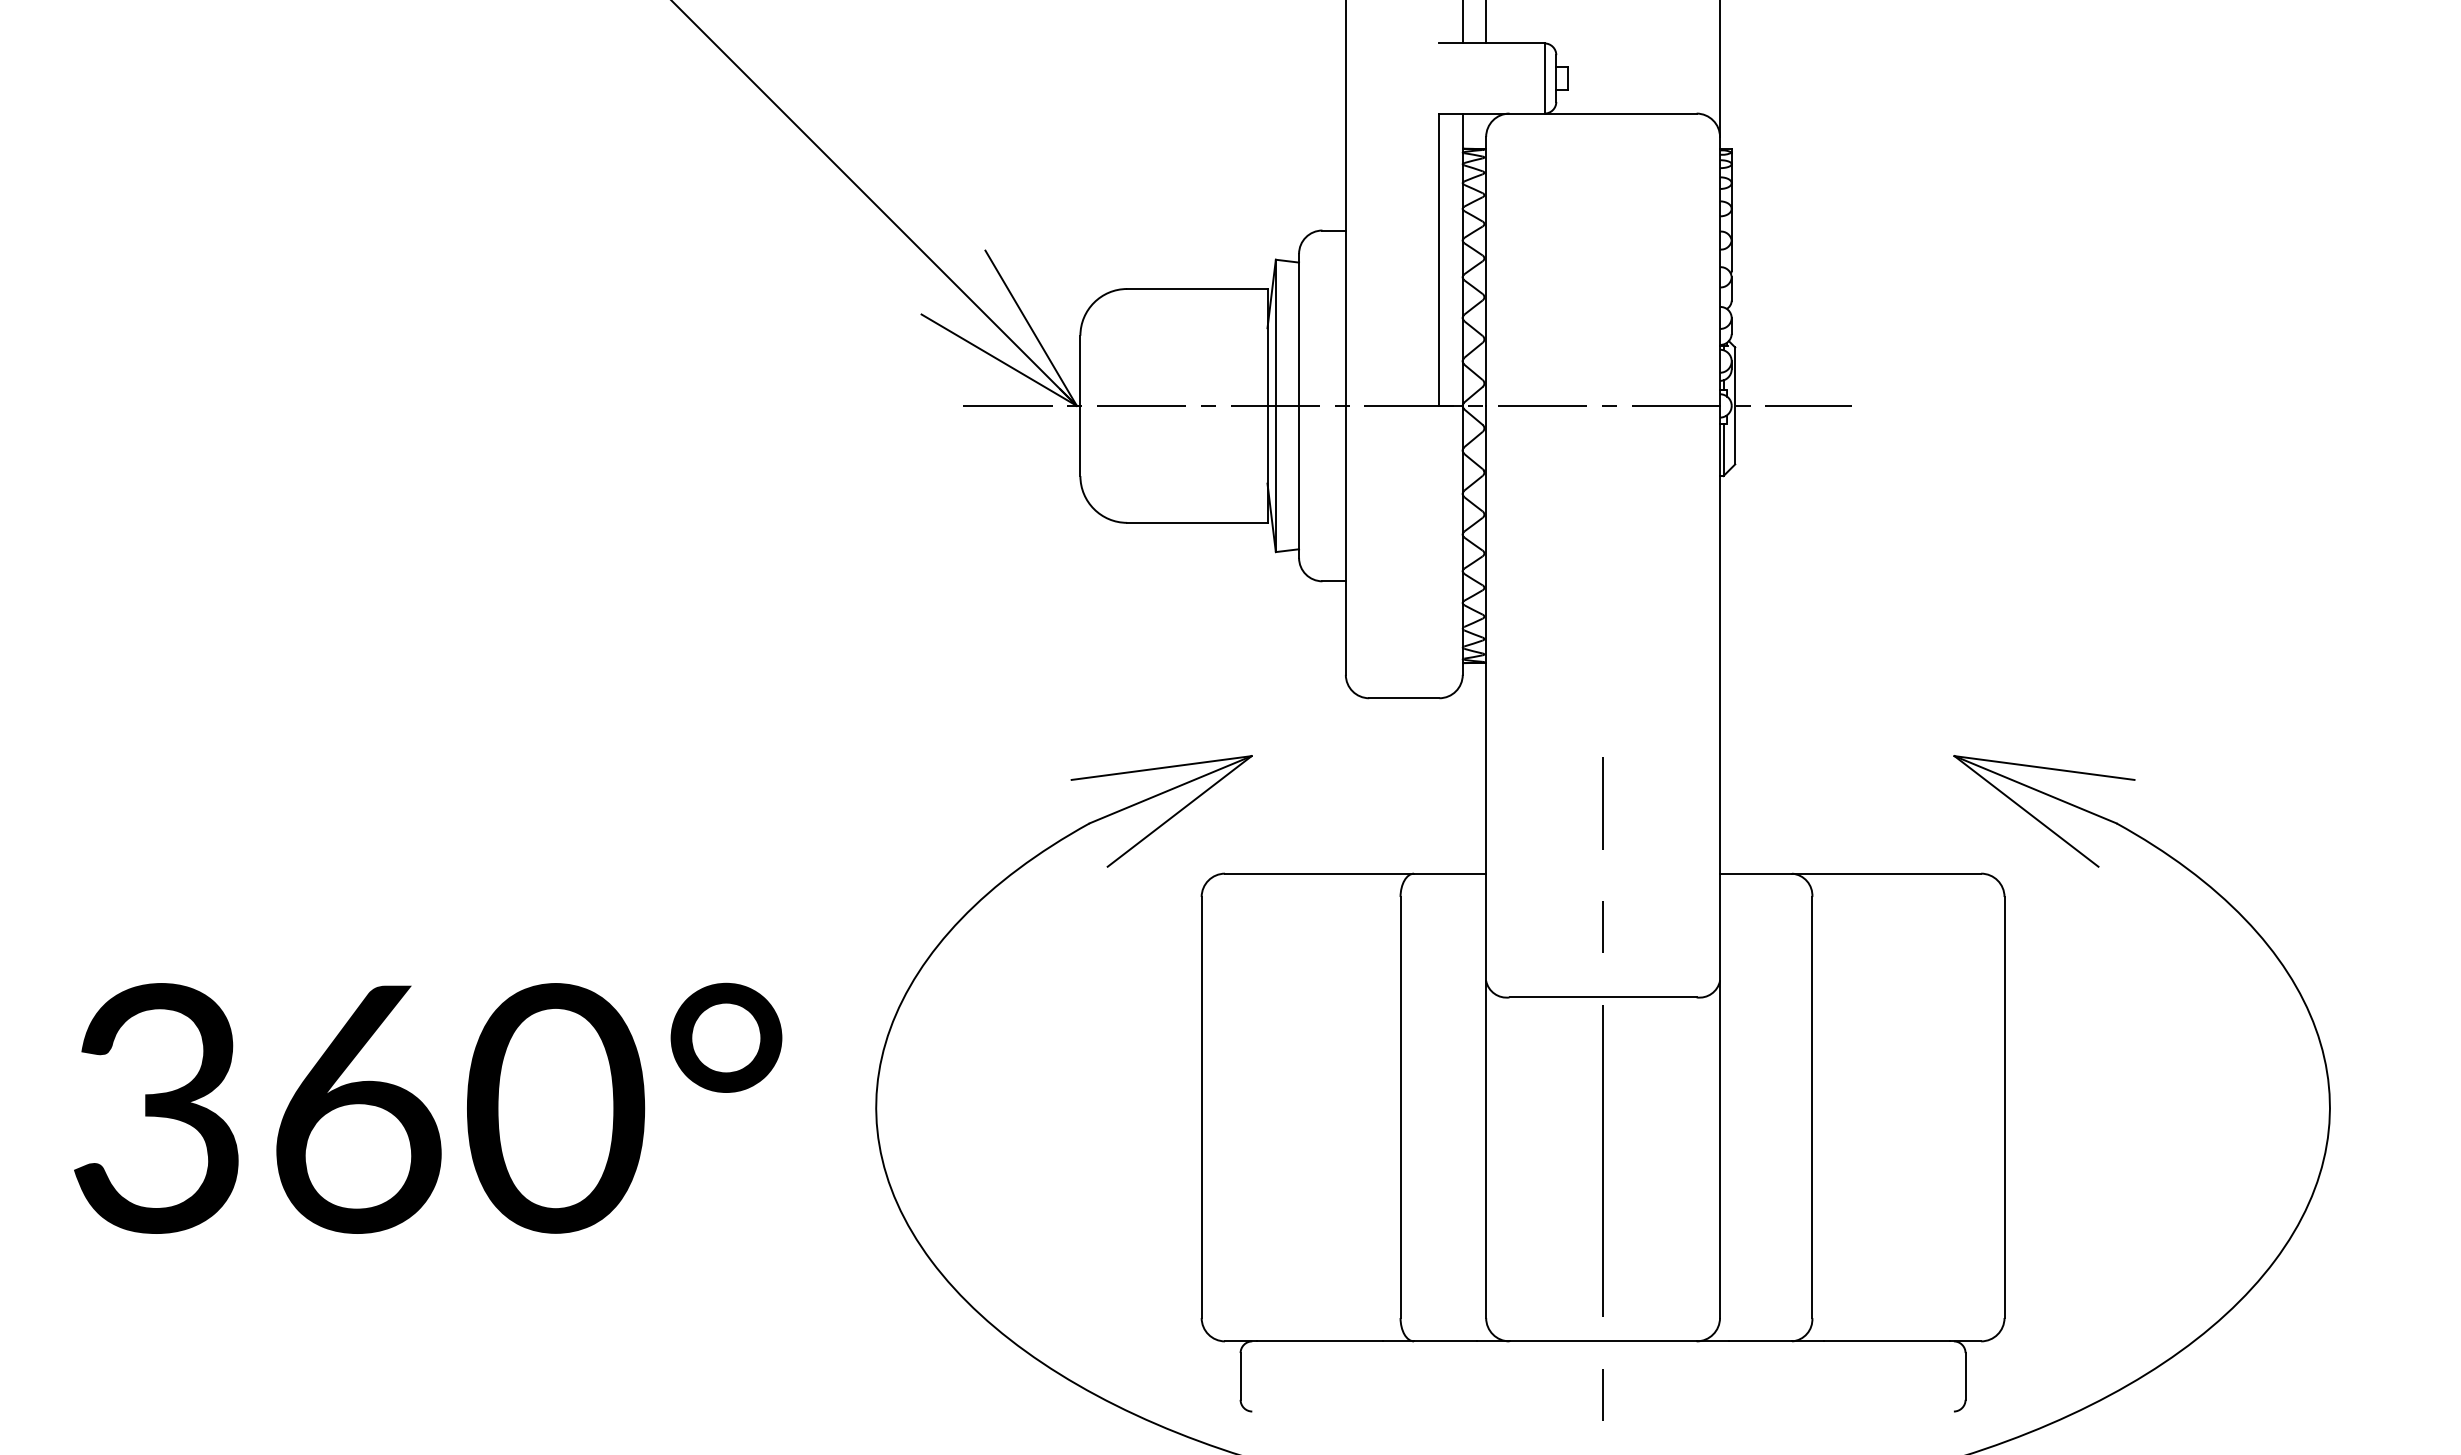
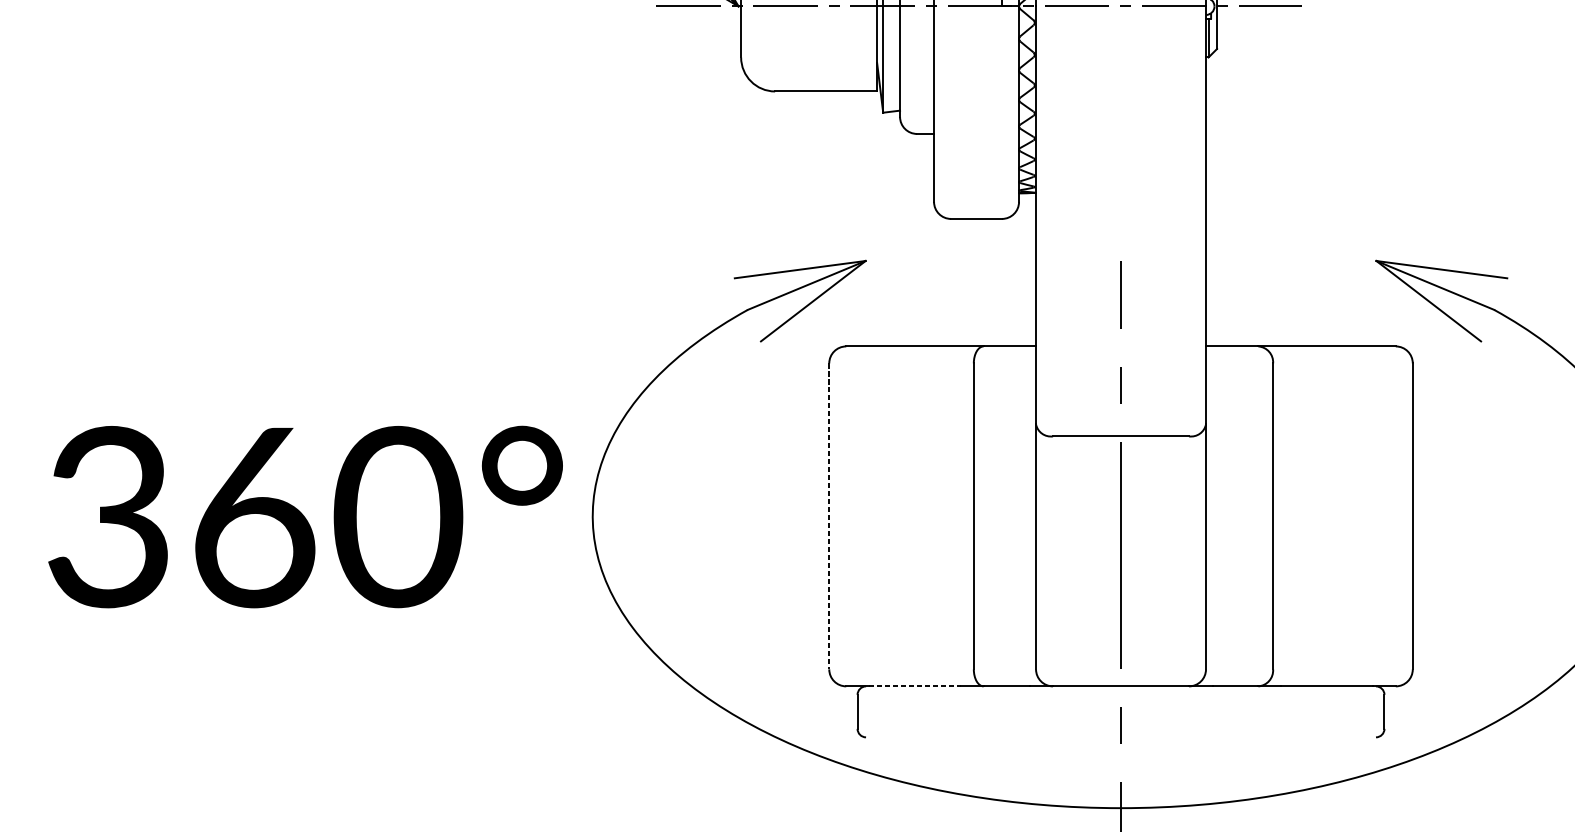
text: (428, 1107) -> (305, 516), moved
line: (1201, 1108) -> (829, 517), solid -> dashed
line: (1319, 1341) -> (914, 686), solid -> dashed

